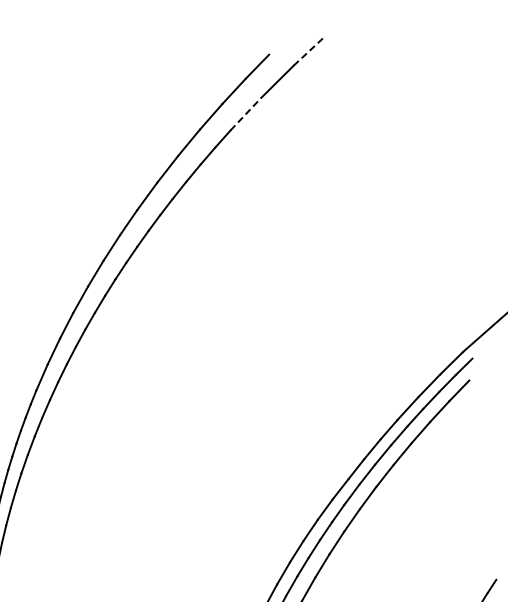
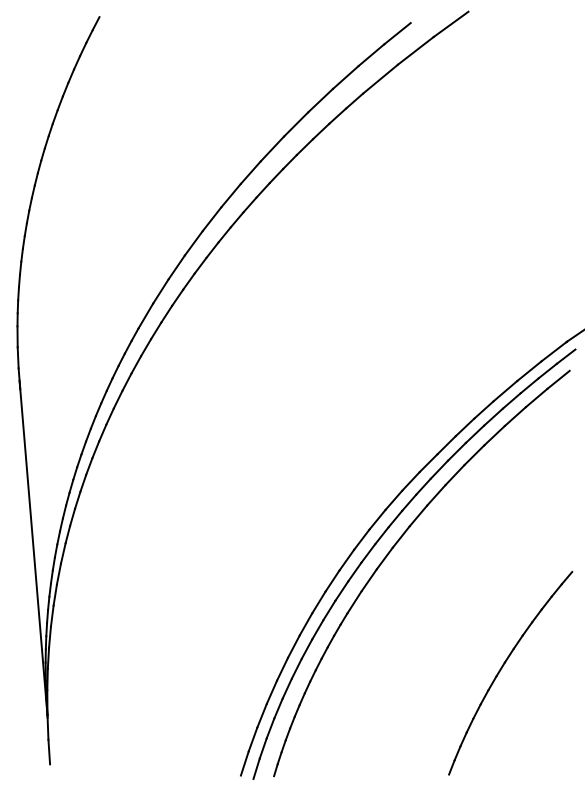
line: (309, 51) -> (451, 24), dashed -> solid
line: (246, 114) -> (380, 79), dashed -> solid

